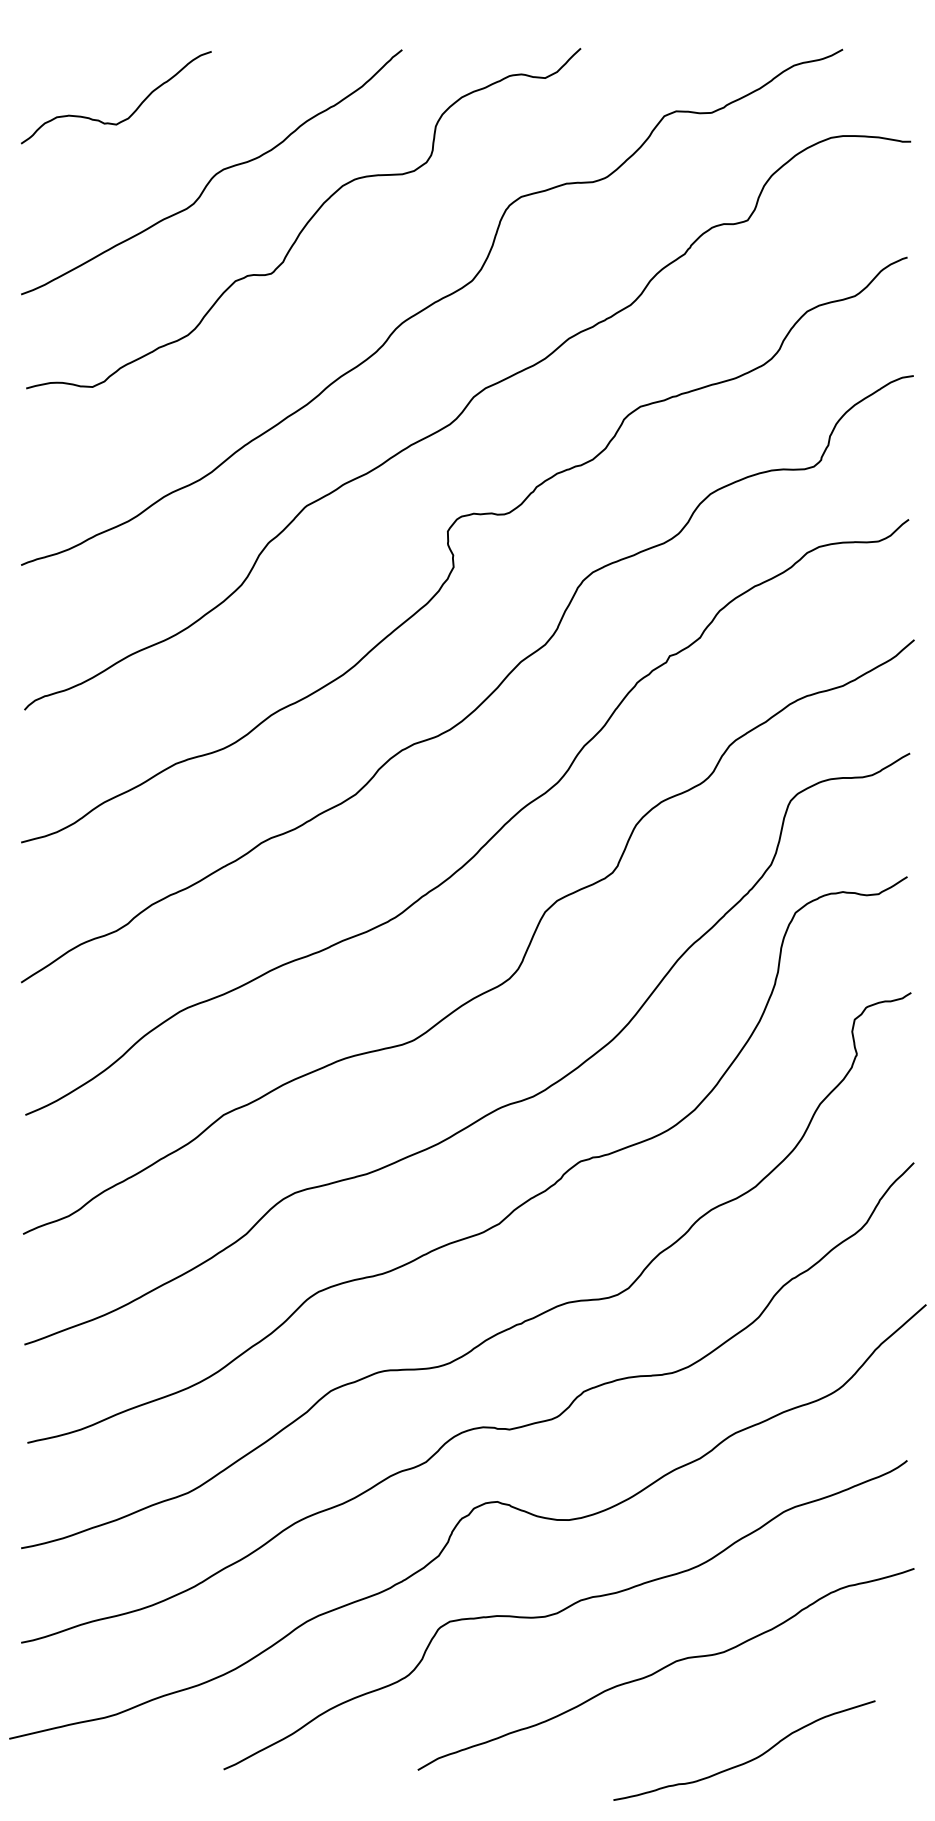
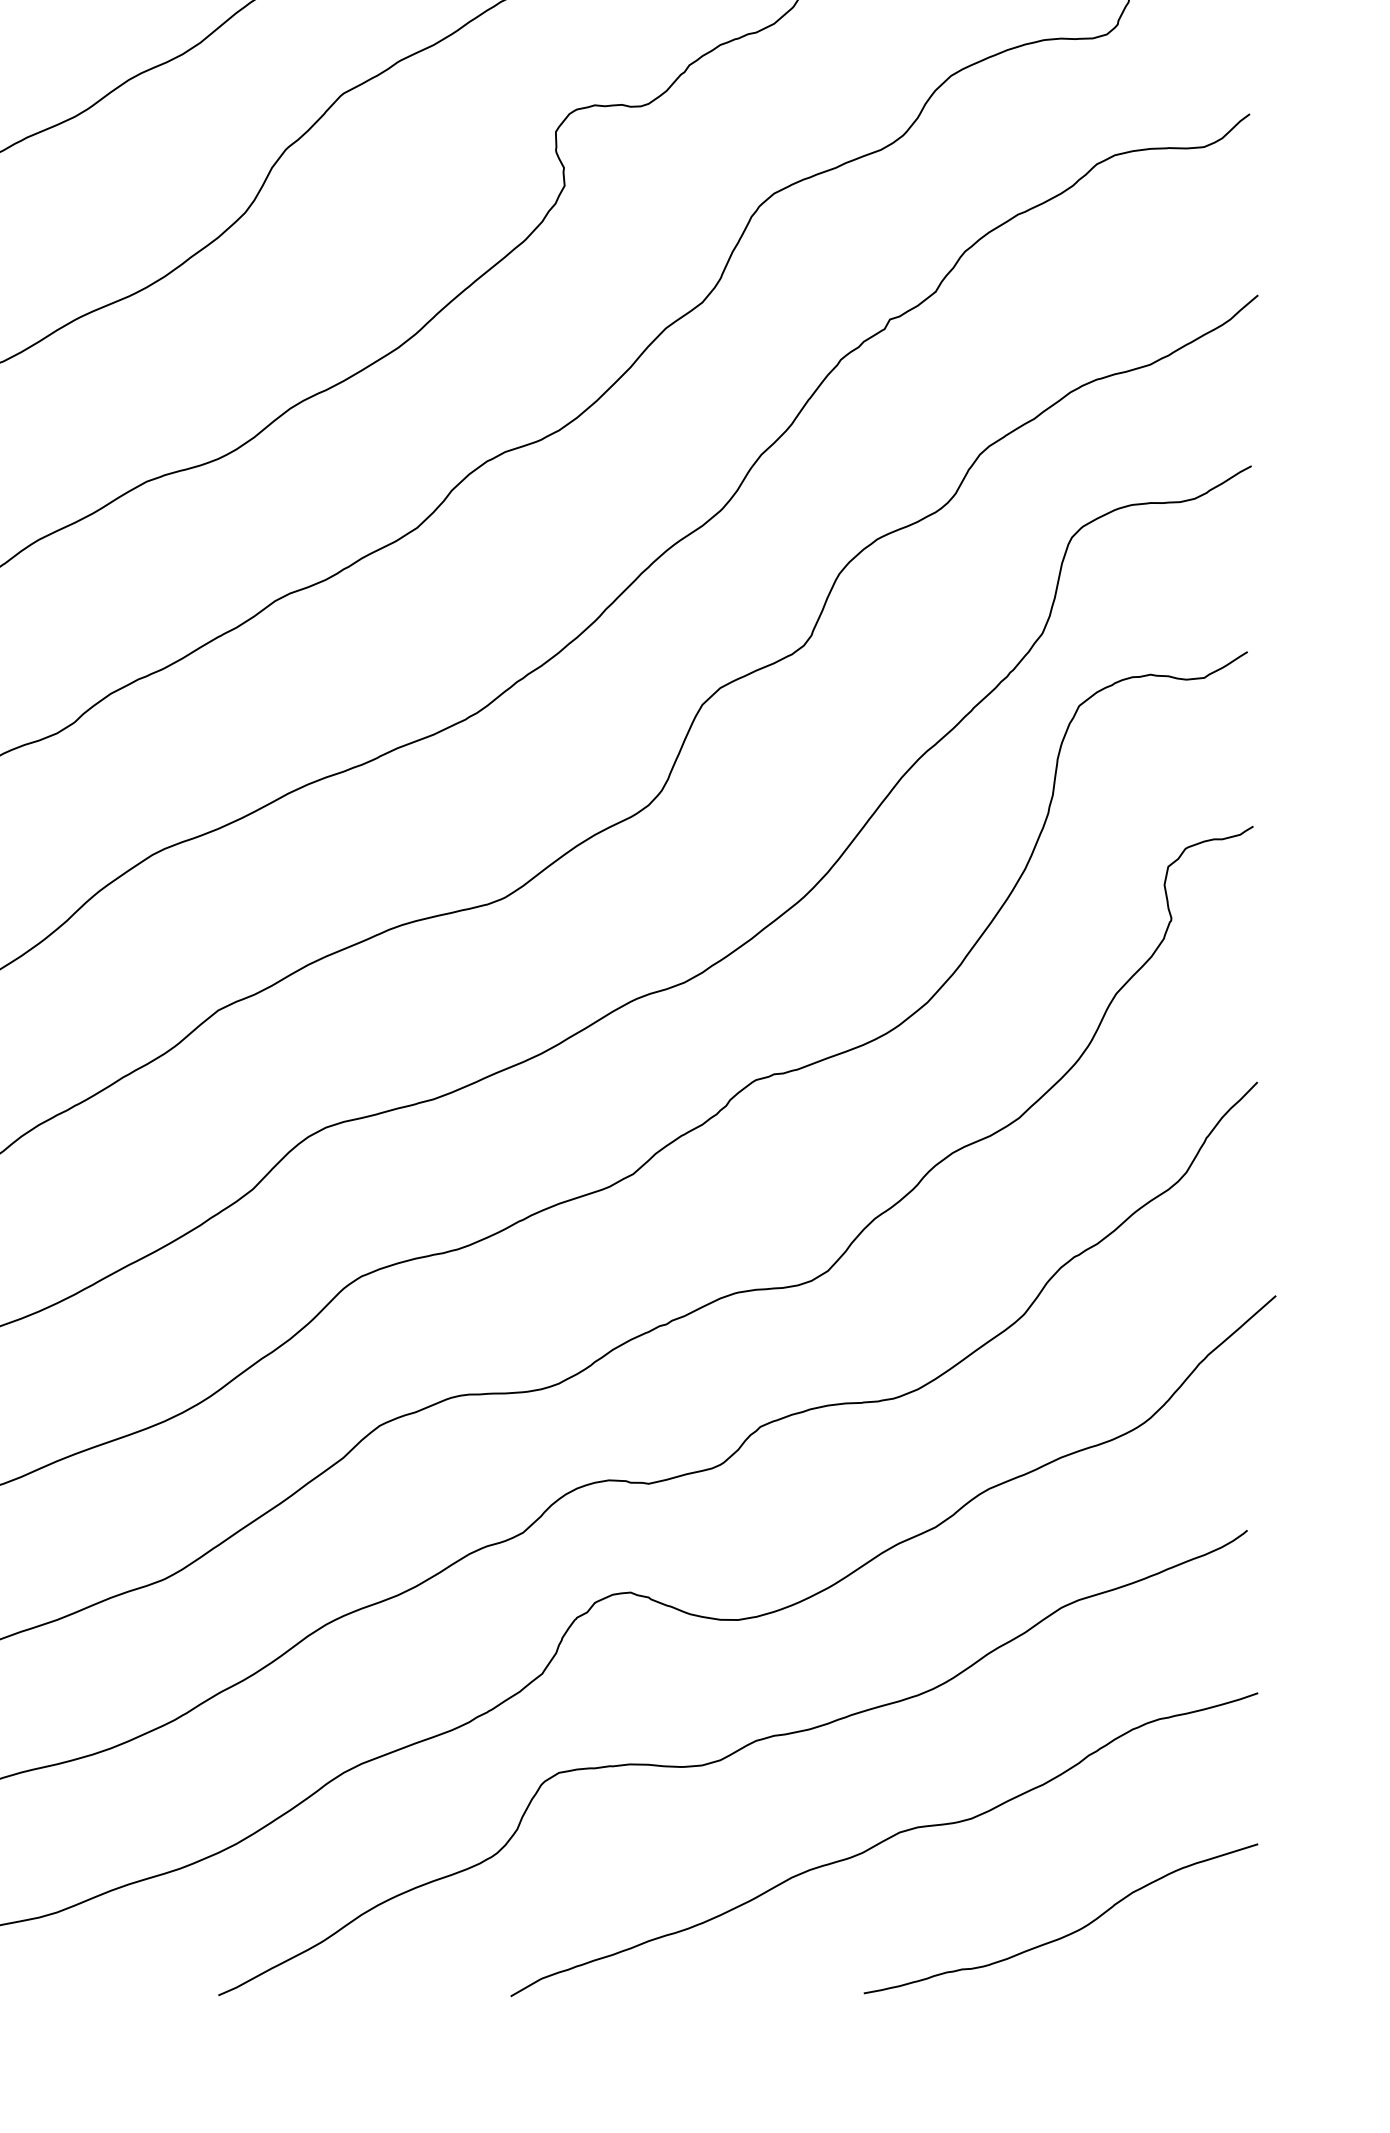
curve: (748, 1760) -> (1067, 1933), moved

